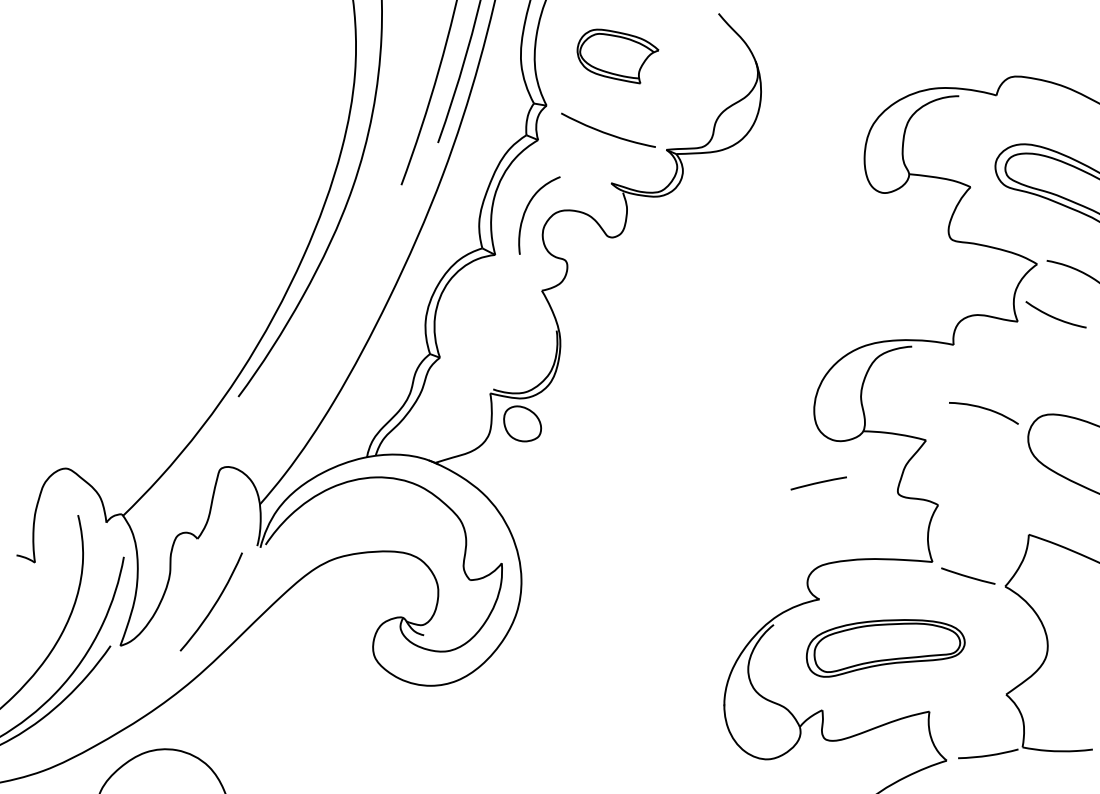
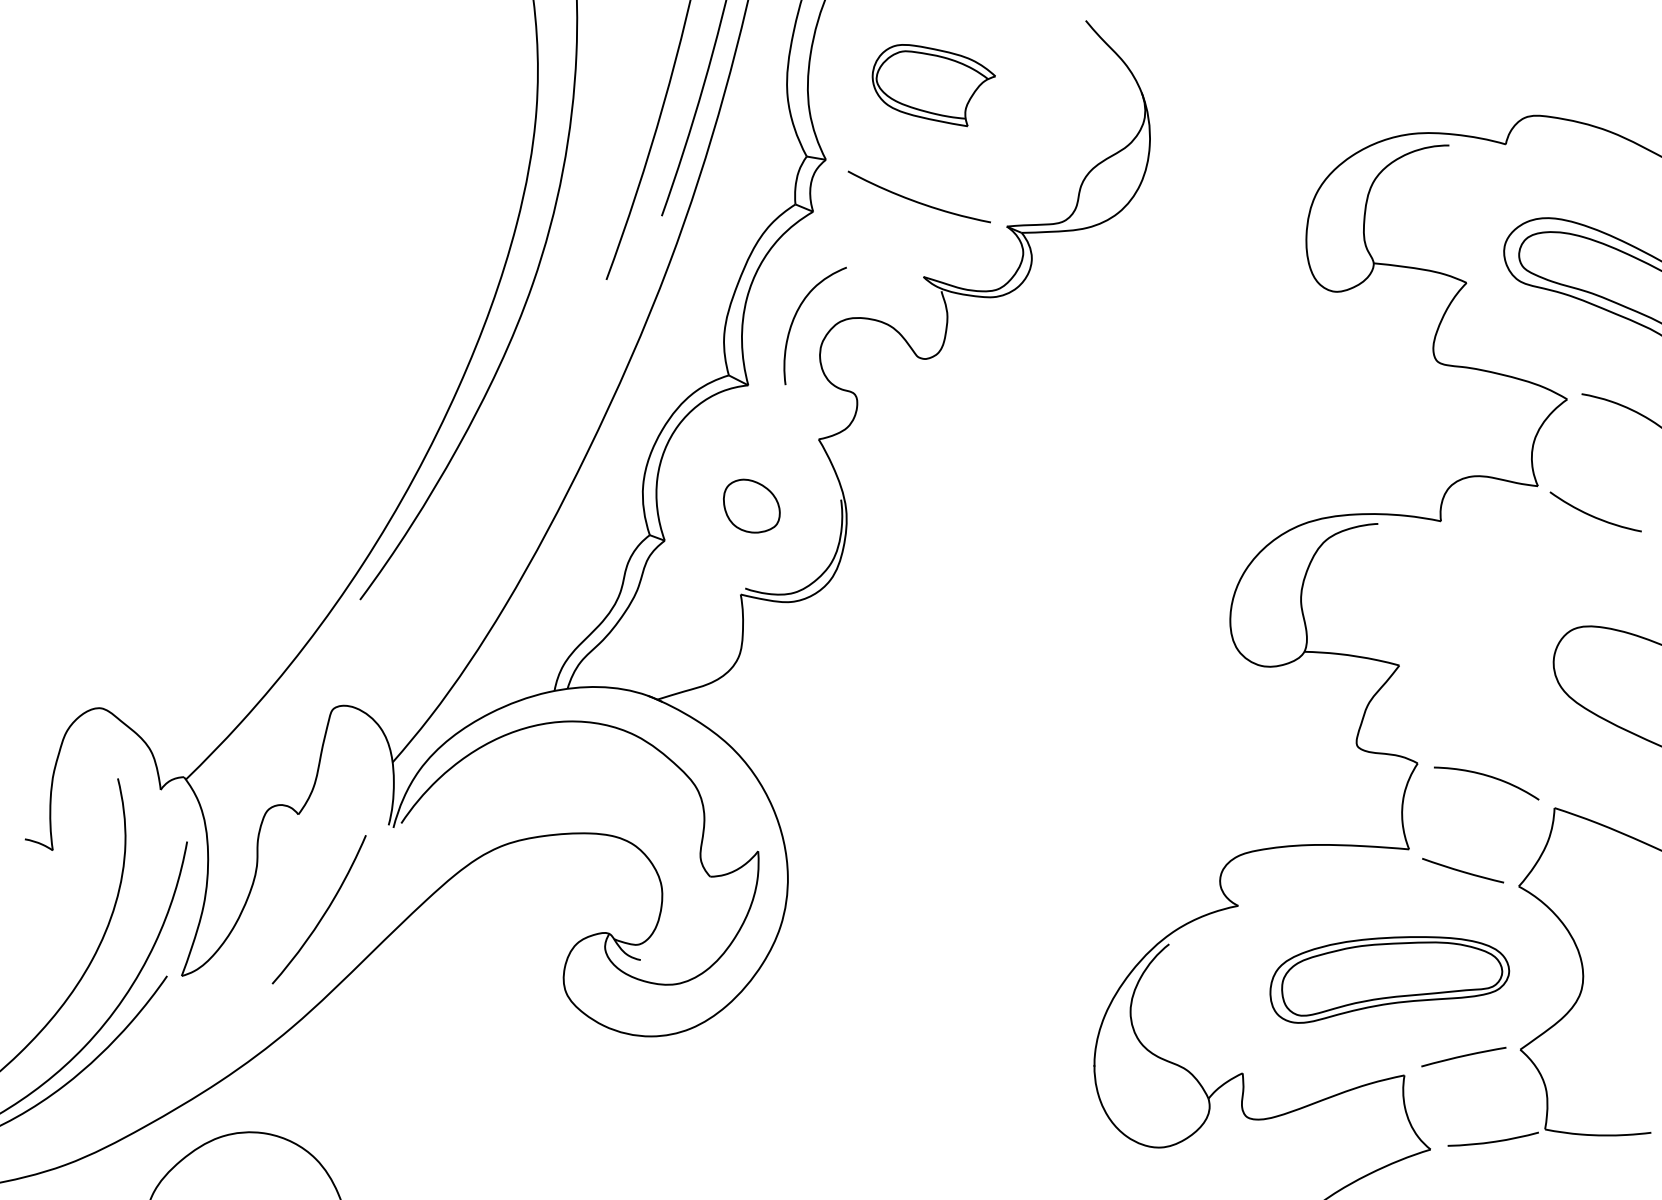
curve: (1054, 316) -> (1593, 514), moved
curve: (984, 409) -> (1487, 777), moved
part: (522, 423) -> (751, 505), moved
line: (818, 483) -> (1463, 1057), moved
part: (885, 648) -> (1389, 980), moved

